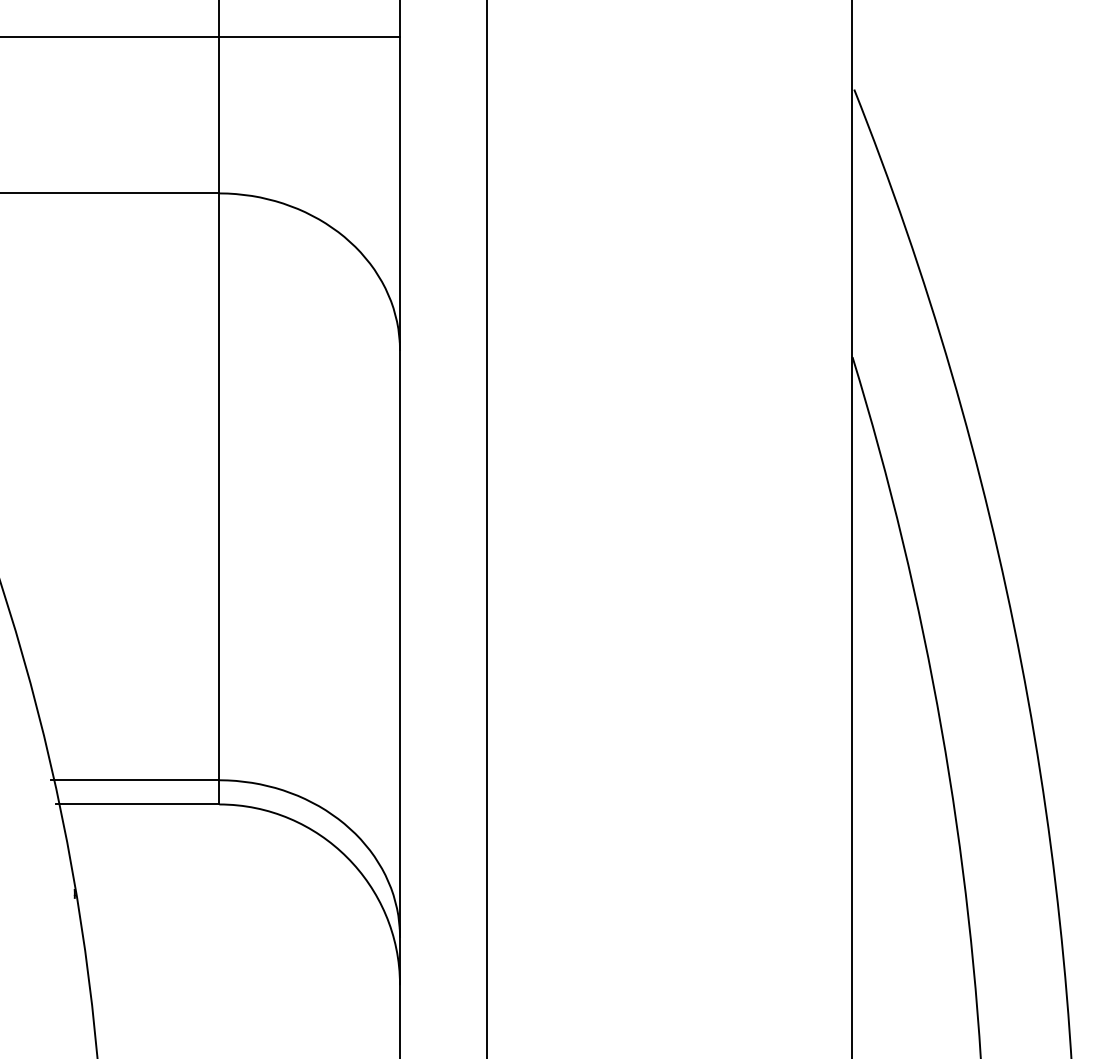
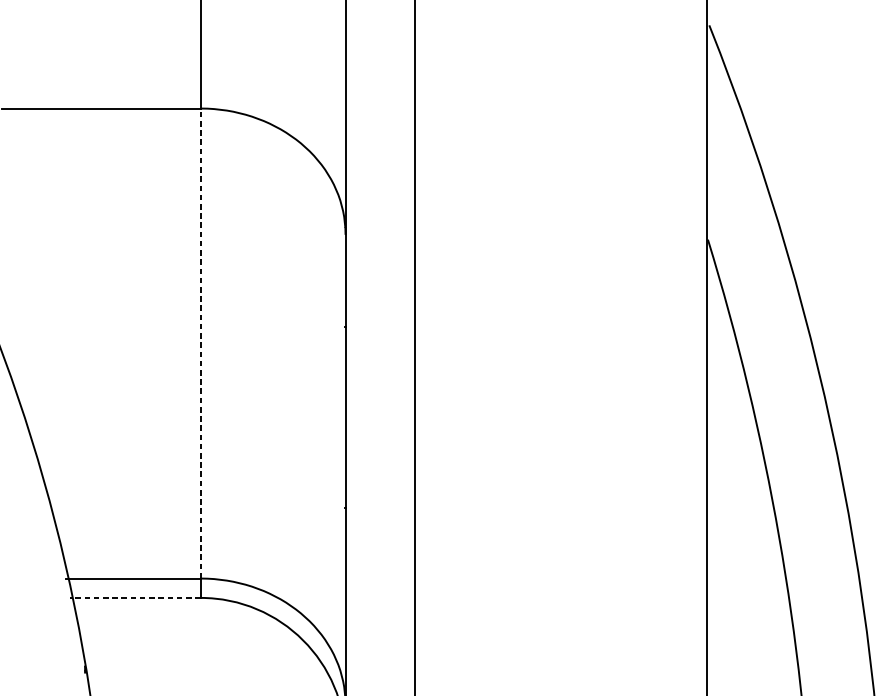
line: (219, 486) -> (200, 343), solid -> dashed
line: (137, 804) -> (135, 597), solid -> dashed

